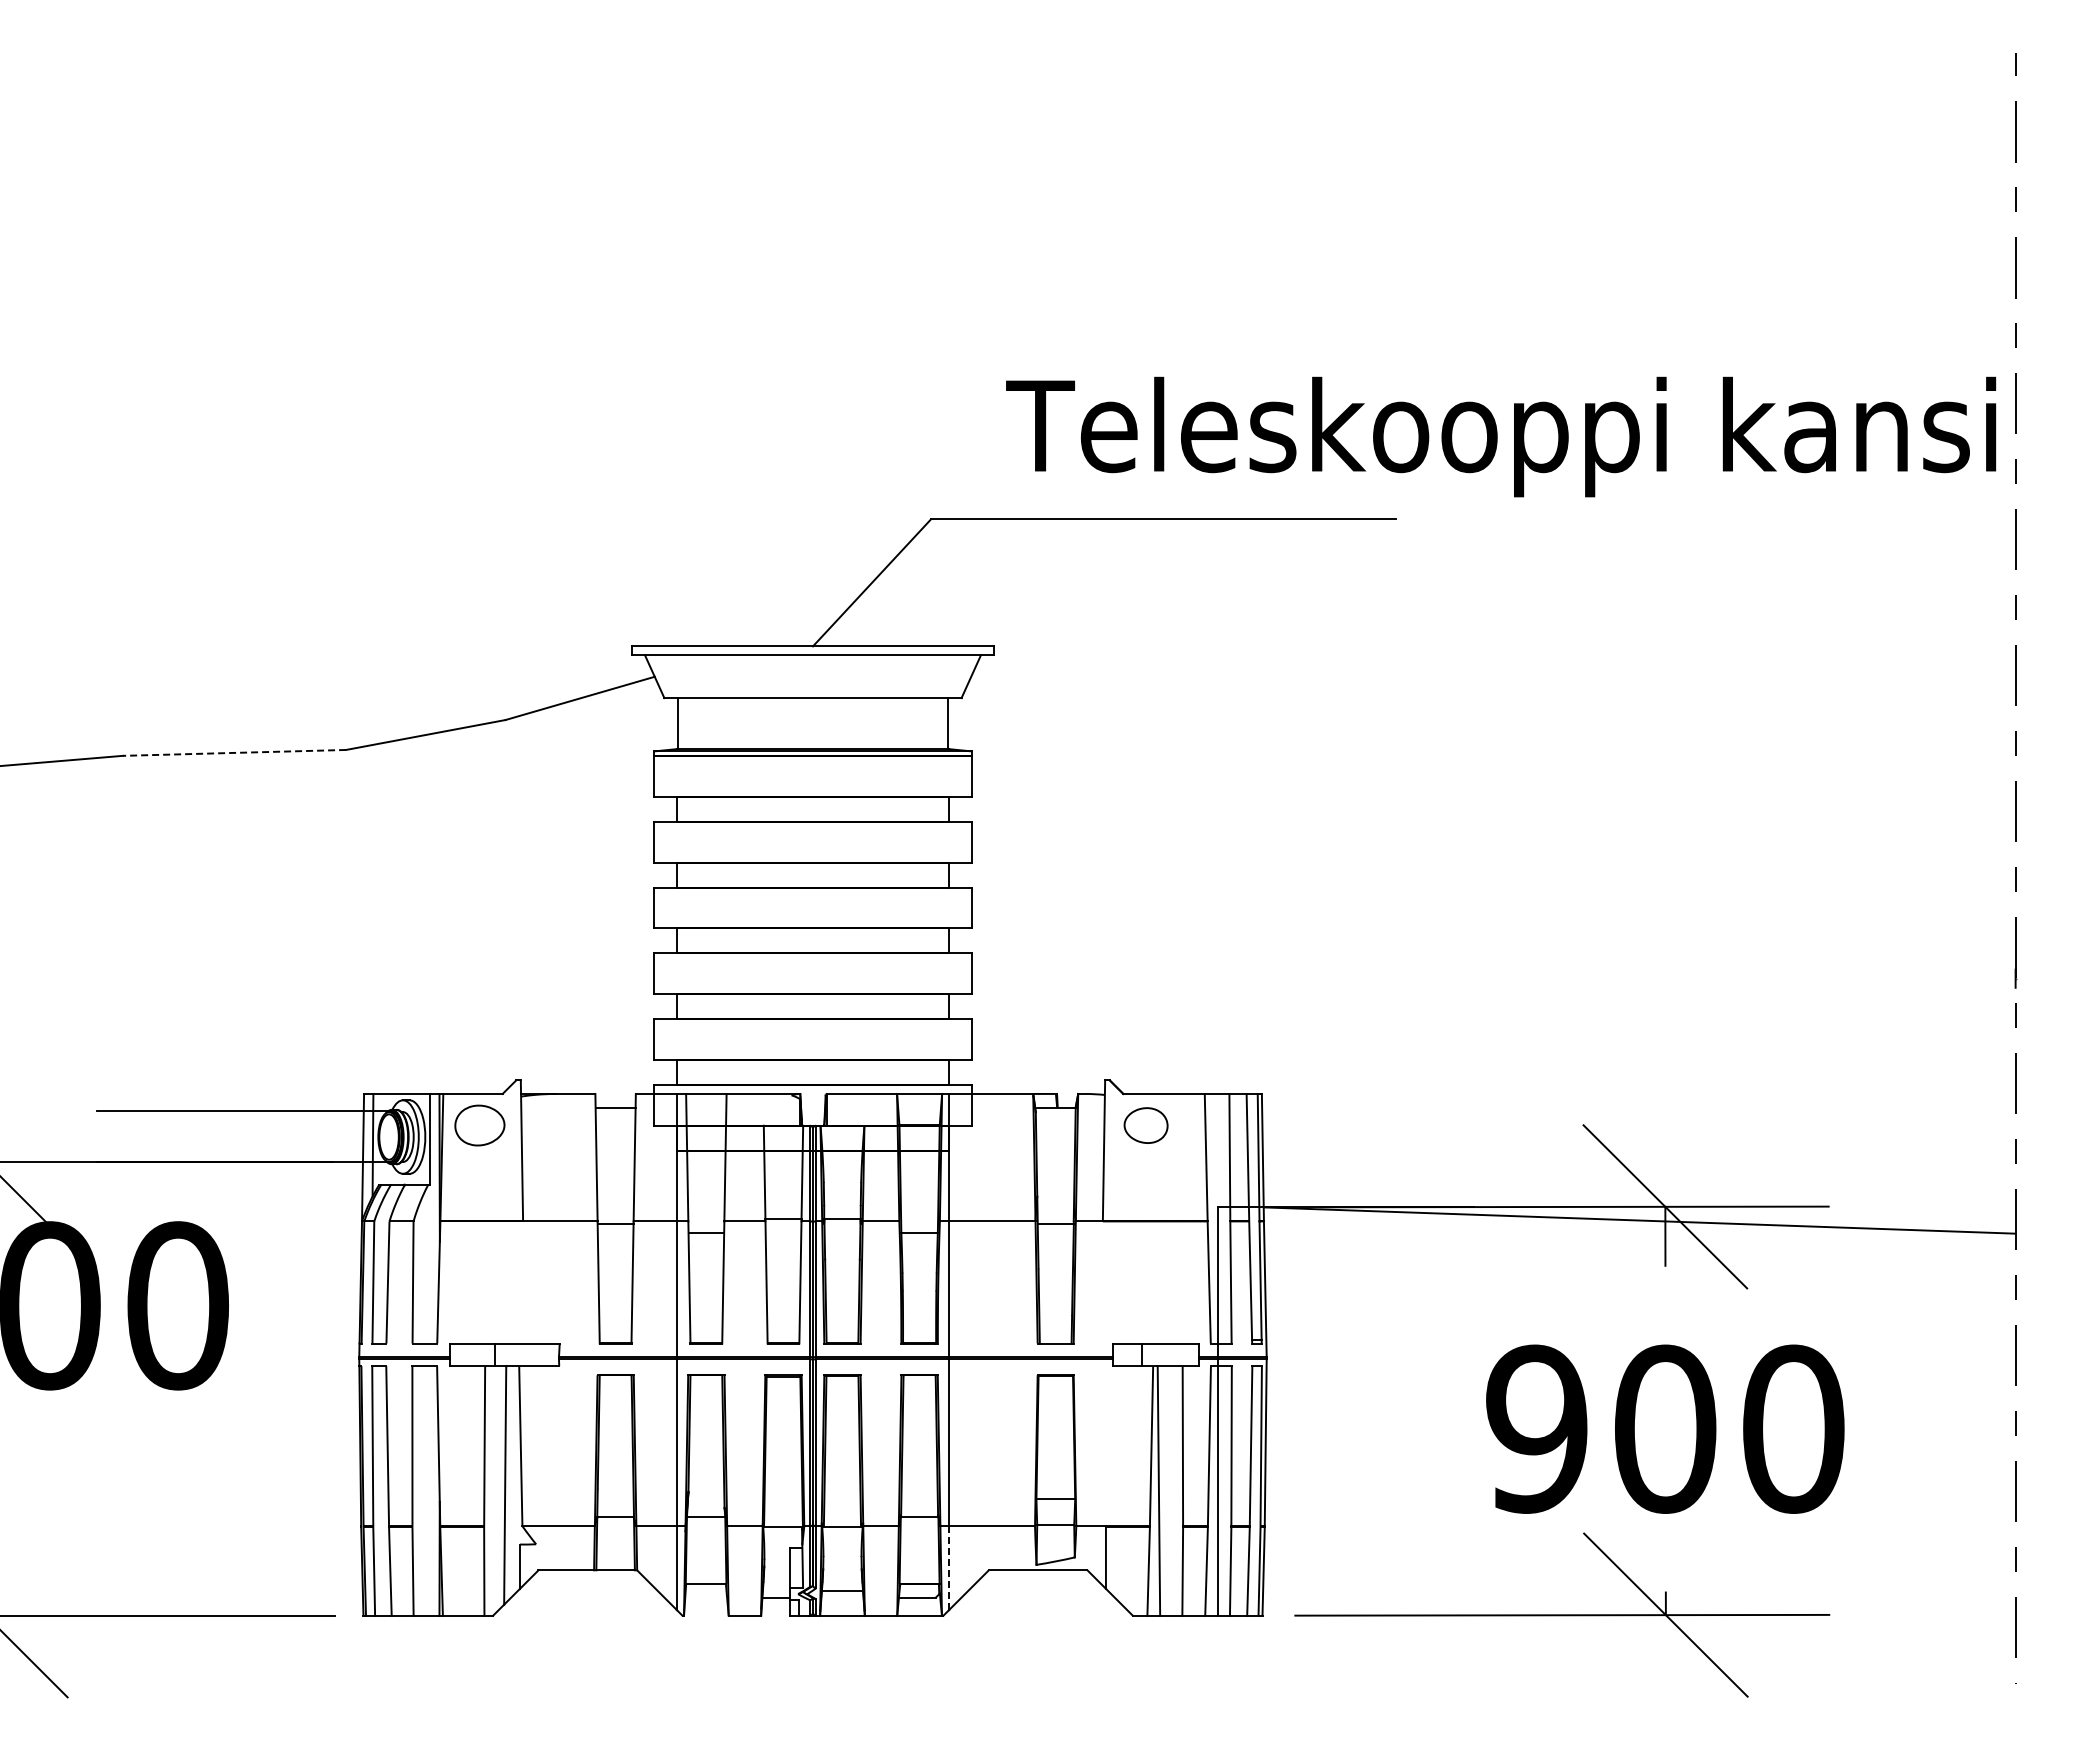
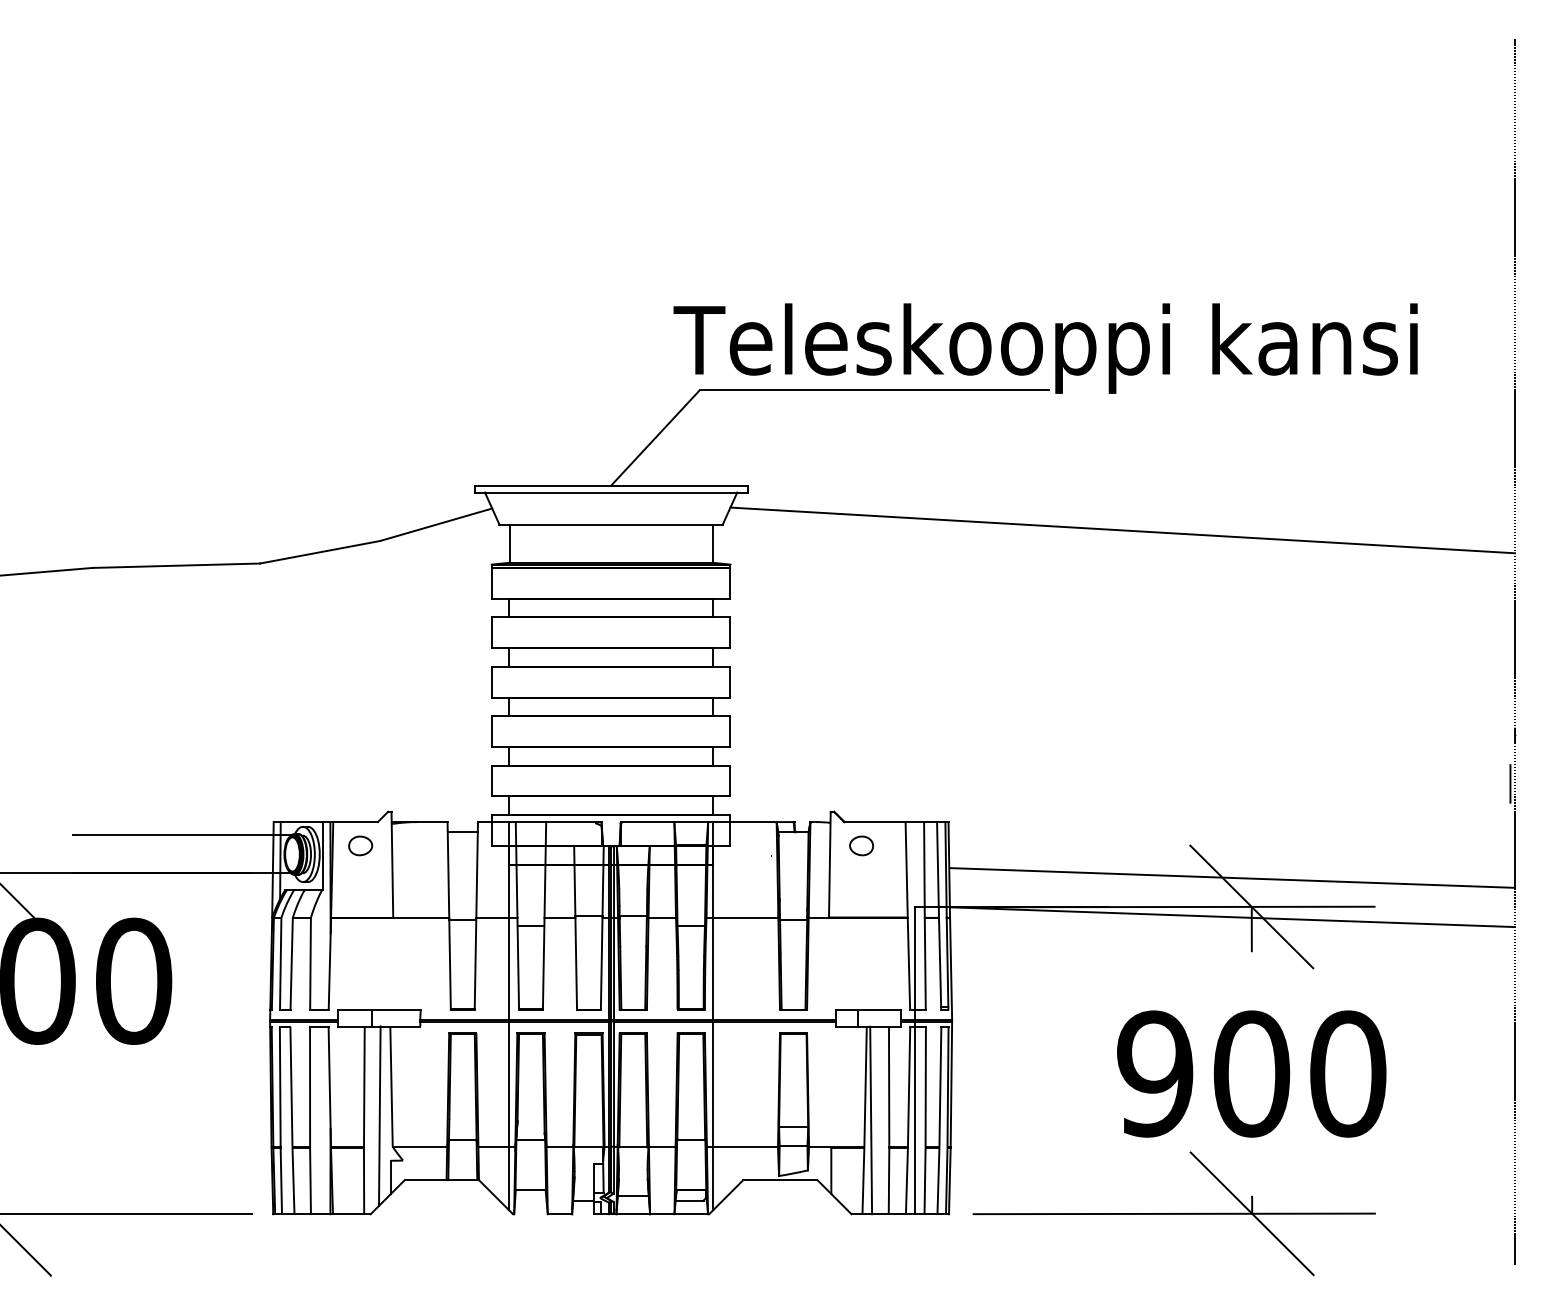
text: (1501, 436) -> (1045, 348), moved
line: (1493, 705) -> (1122, 530), added
line: (234, 752) -> (176, 565), dashed -> solid
line: (2009, 1043) -> (1510, 784), added
part: (479, 1125) -> (360, 845), size x0.62
part: (1146, 1125) -> (861, 845), size x0.71
line: (1639, 1168) -> (1232, 878), added
line: (949, 1568) -> (713, 1178), dashed -> solid

